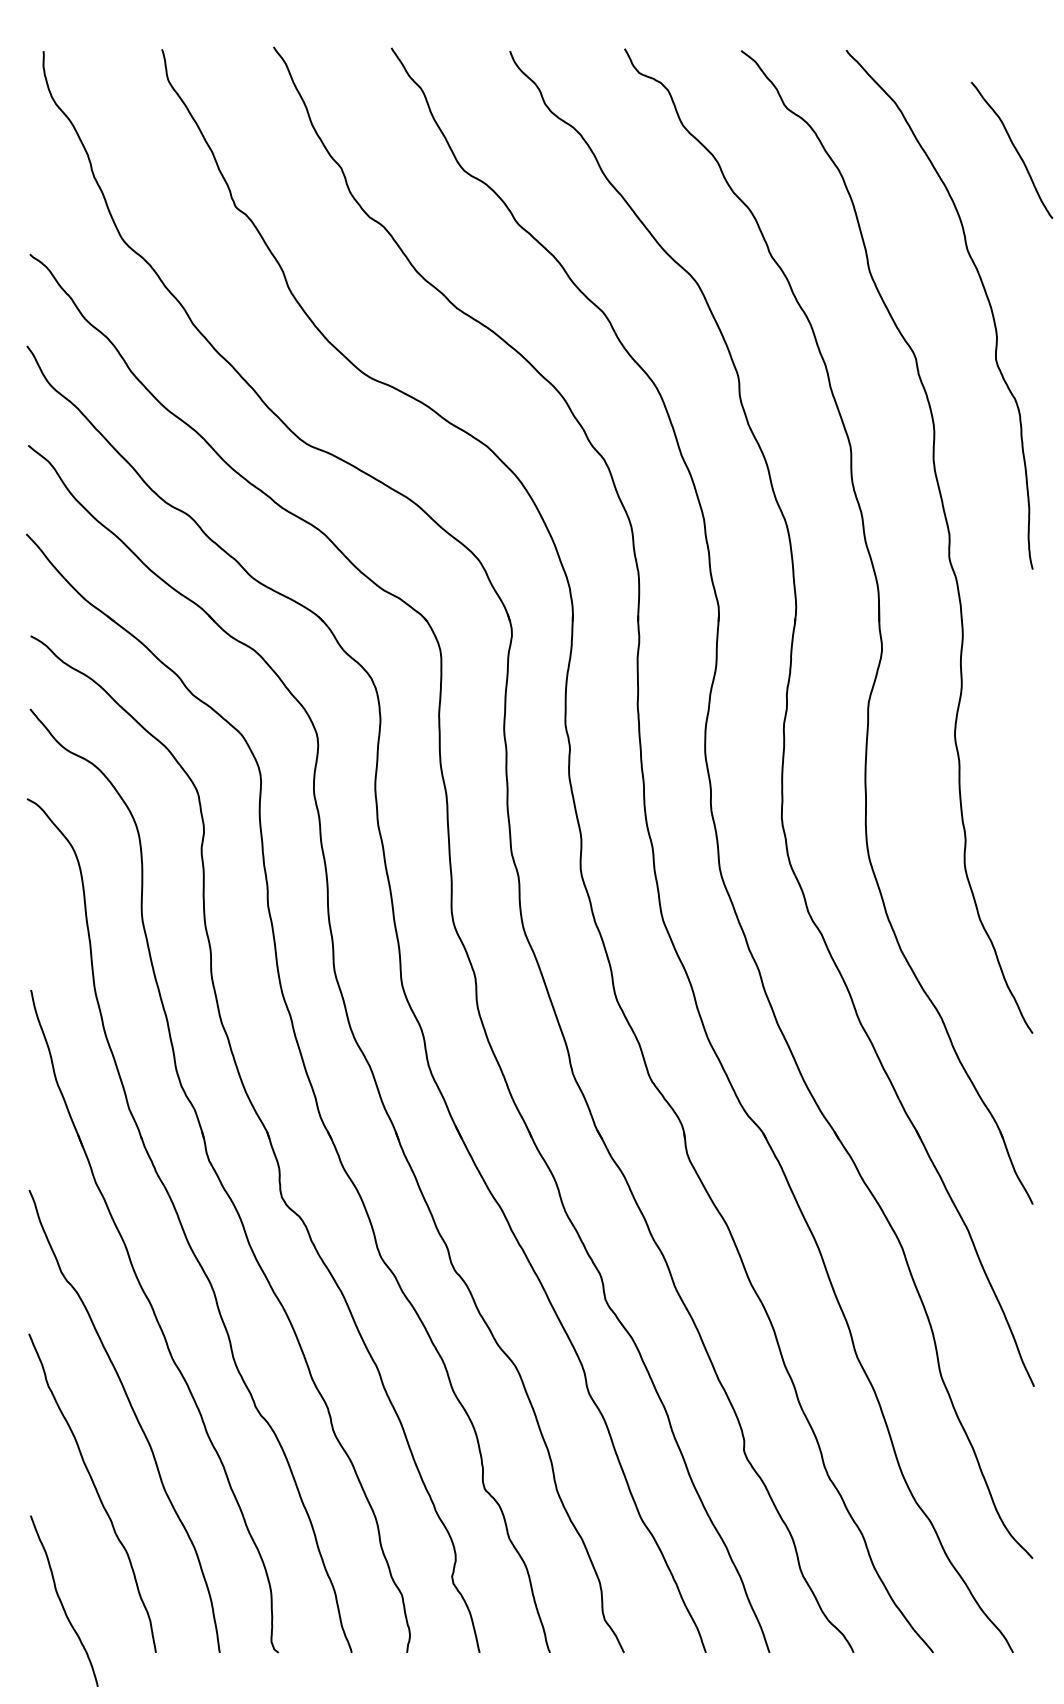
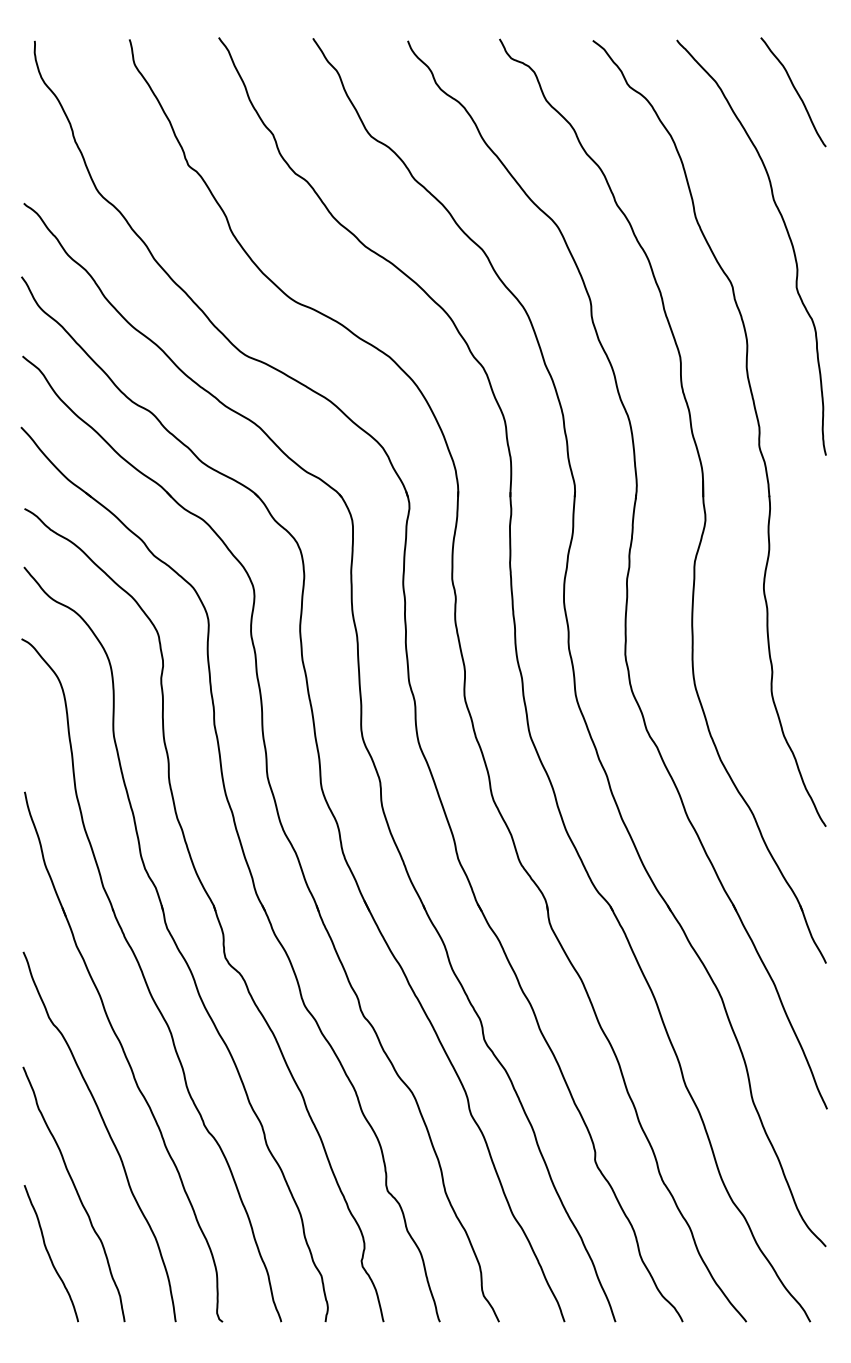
curve: (1013, 147) -> (794, 89), moved
curve: (62, 1602) -> (49, 1254), moved

